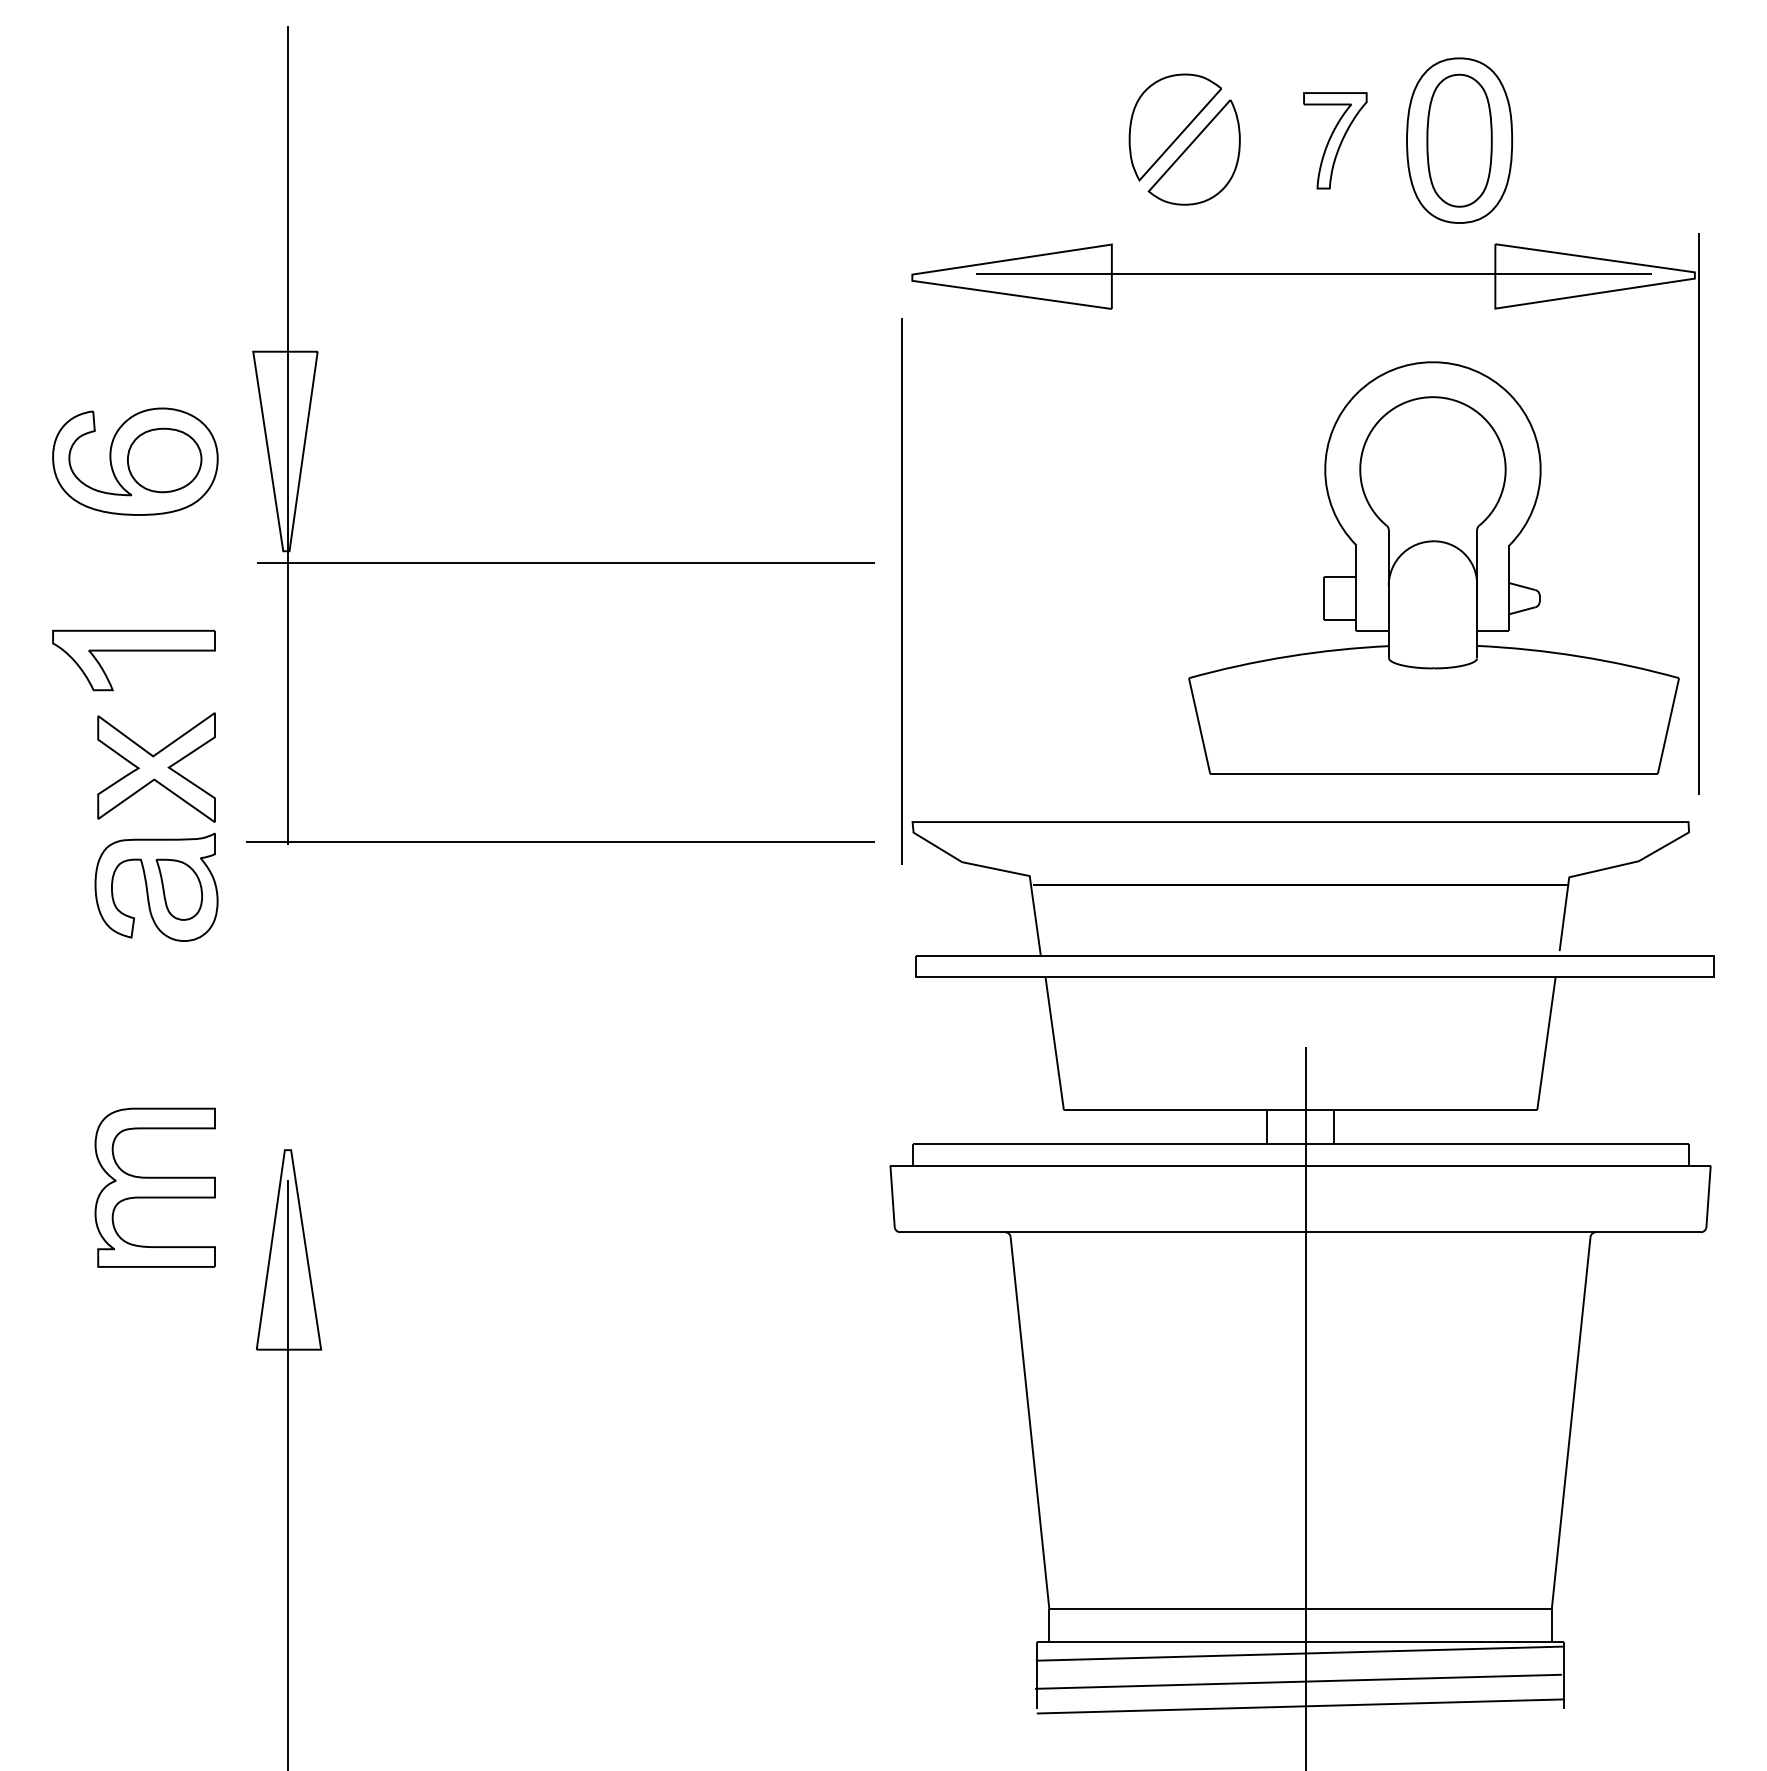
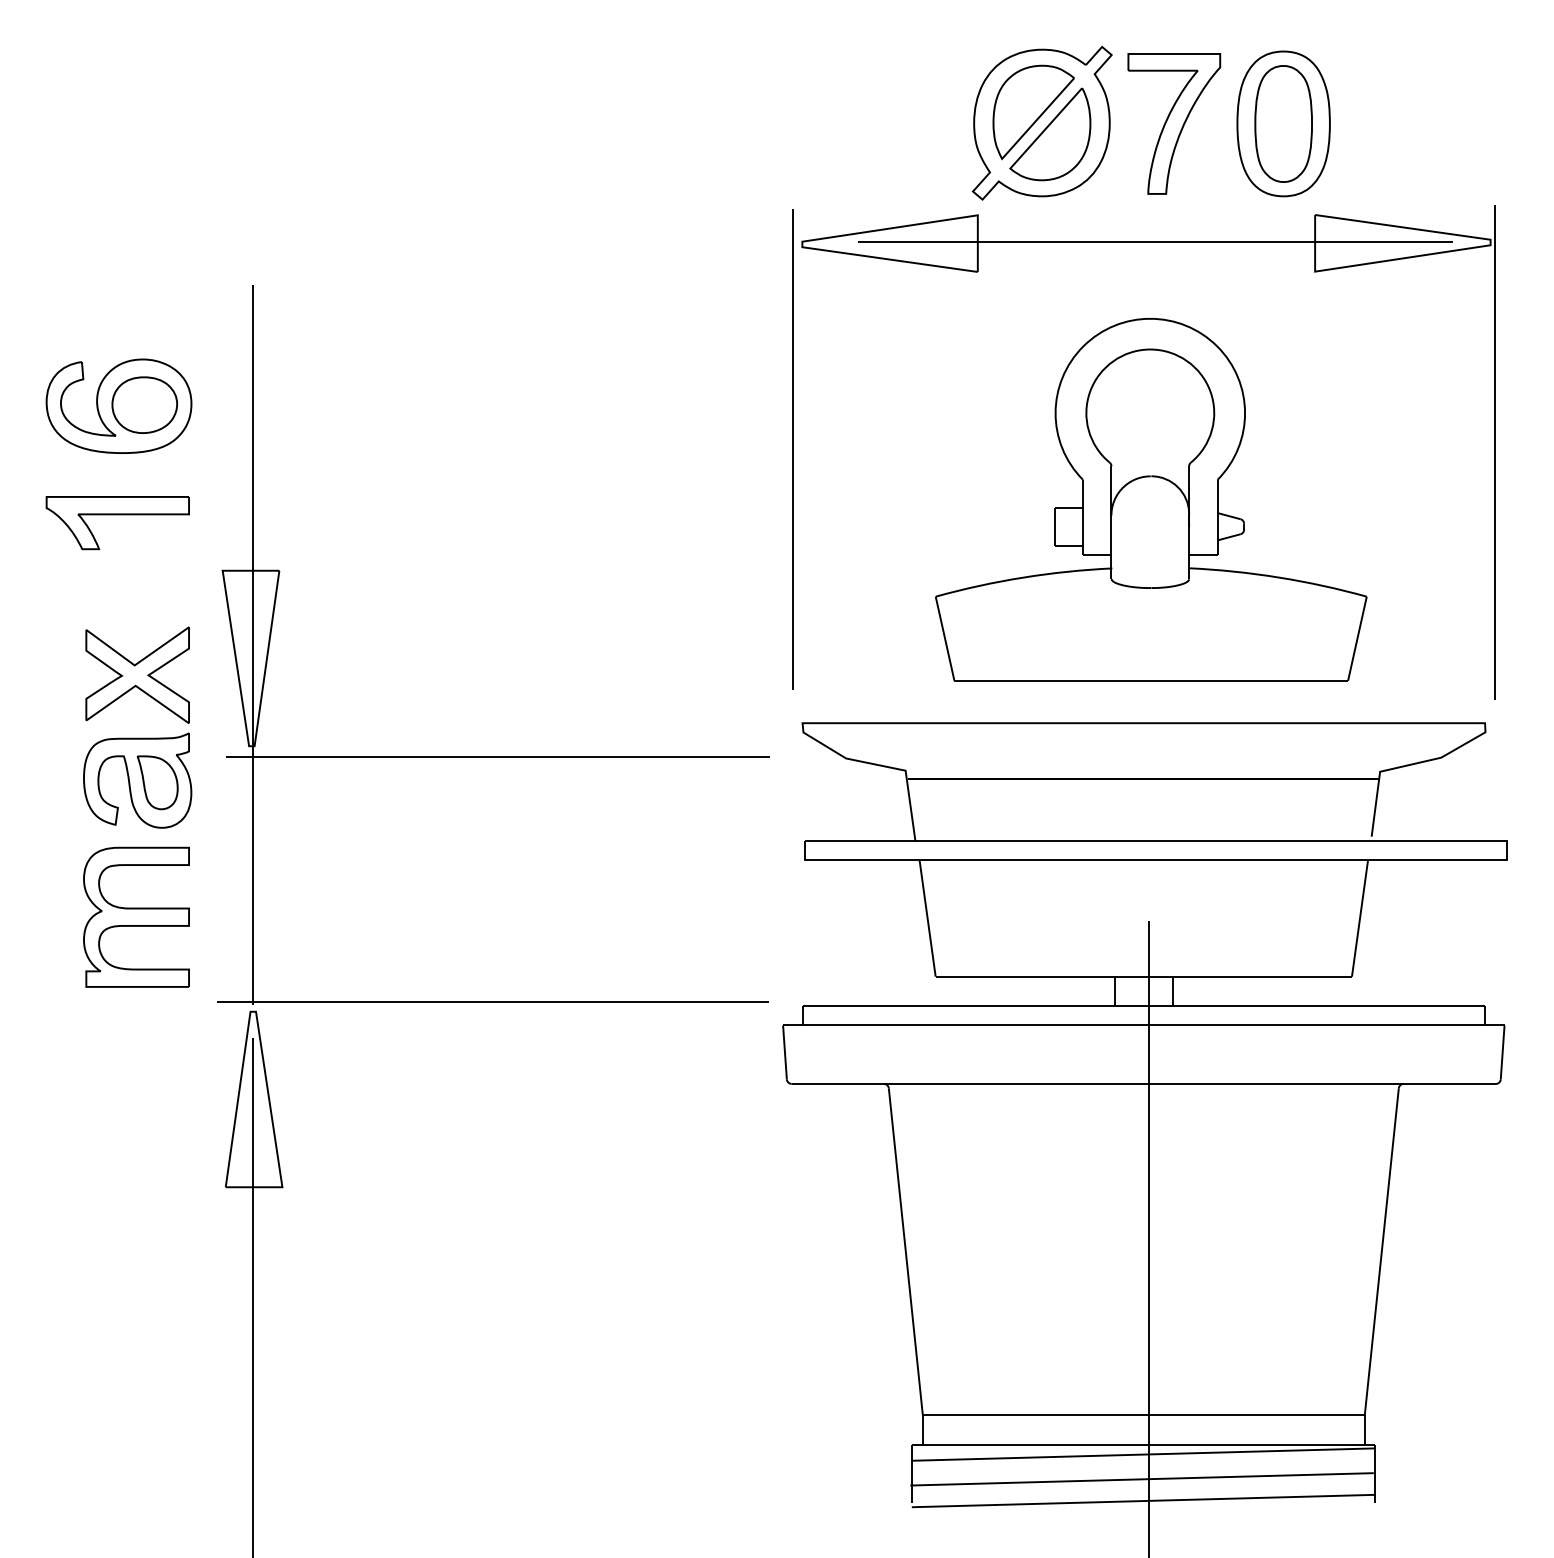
part: (1185, 139) -> (1042, 122), added
part: (1335, 140) -> (1174, 123), size x1.67
part: (560, 562) -> (492, 756), moved
part: (1433, 567) -> (1150, 499), moved
line: (901, 591) -> (792, 449), moved
part: (133, 651) -> (117, 515), moved
part: (154, 1187) -> (135, 917), moved

